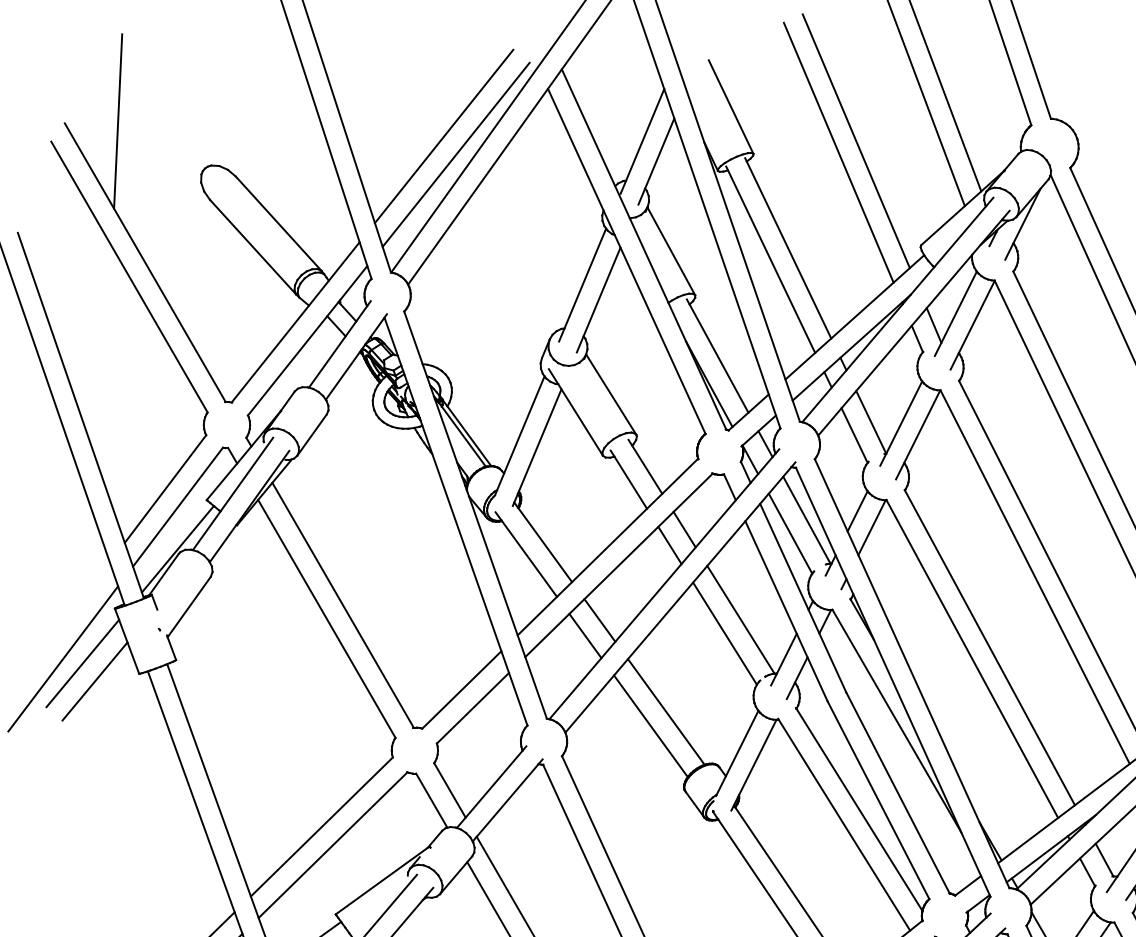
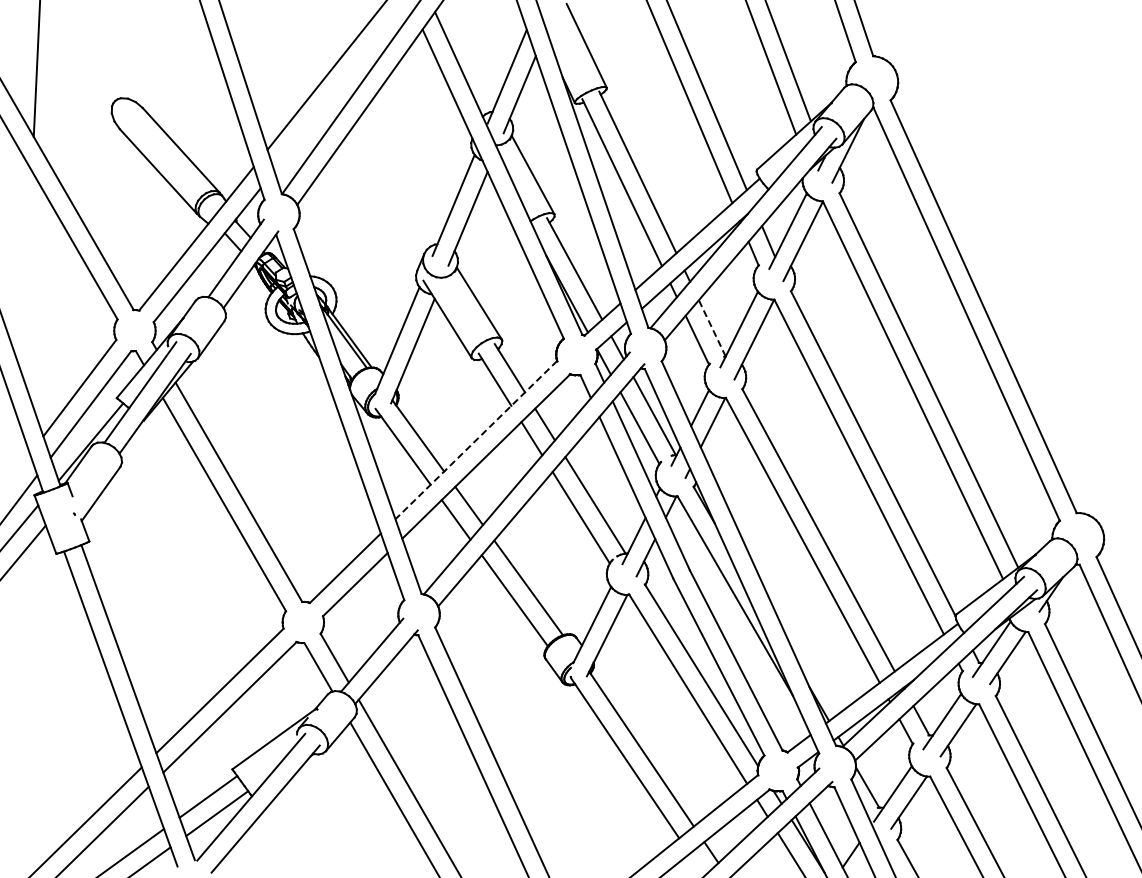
line: (456, 154) -> (340, 88), removed
line: (871, 421) -> (712, 327), solid -> dashed
line: (607, 547) -> (475, 440), solid -> dashed

